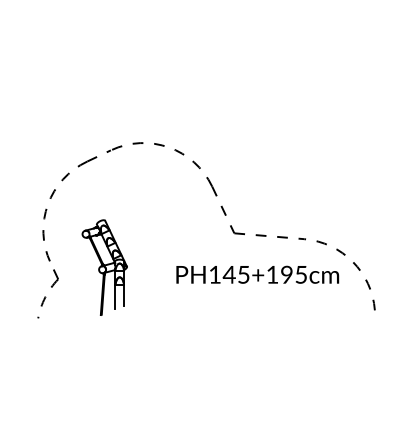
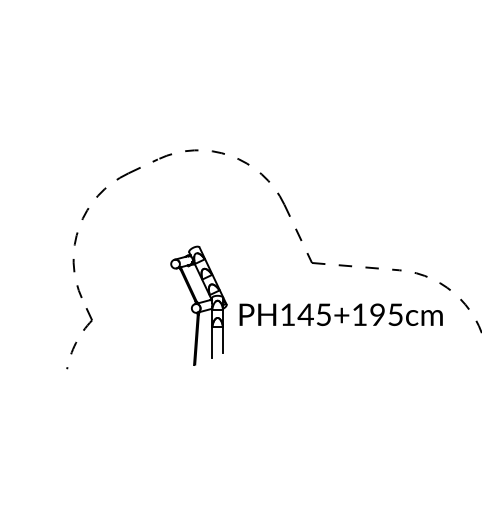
part: (104, 267) -> (198, 305), moved

